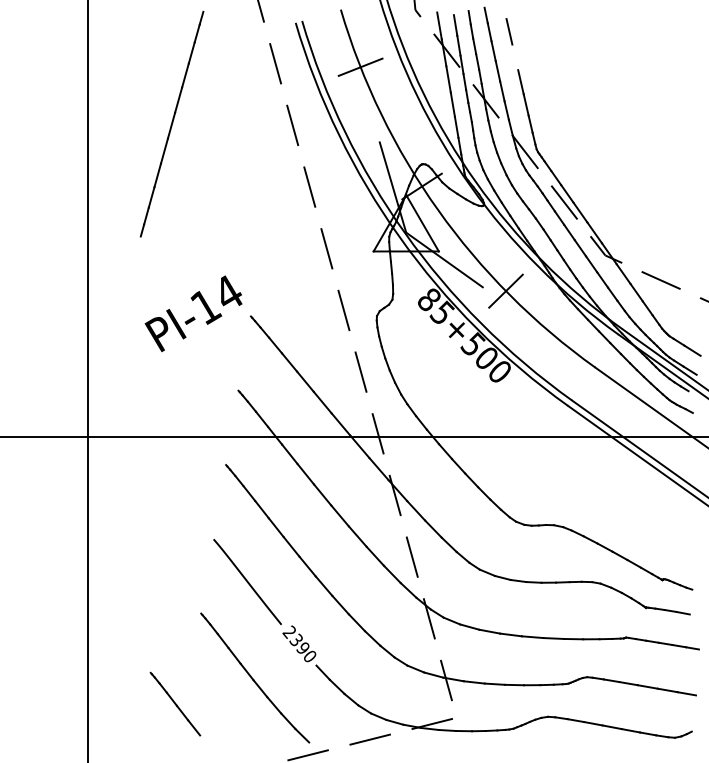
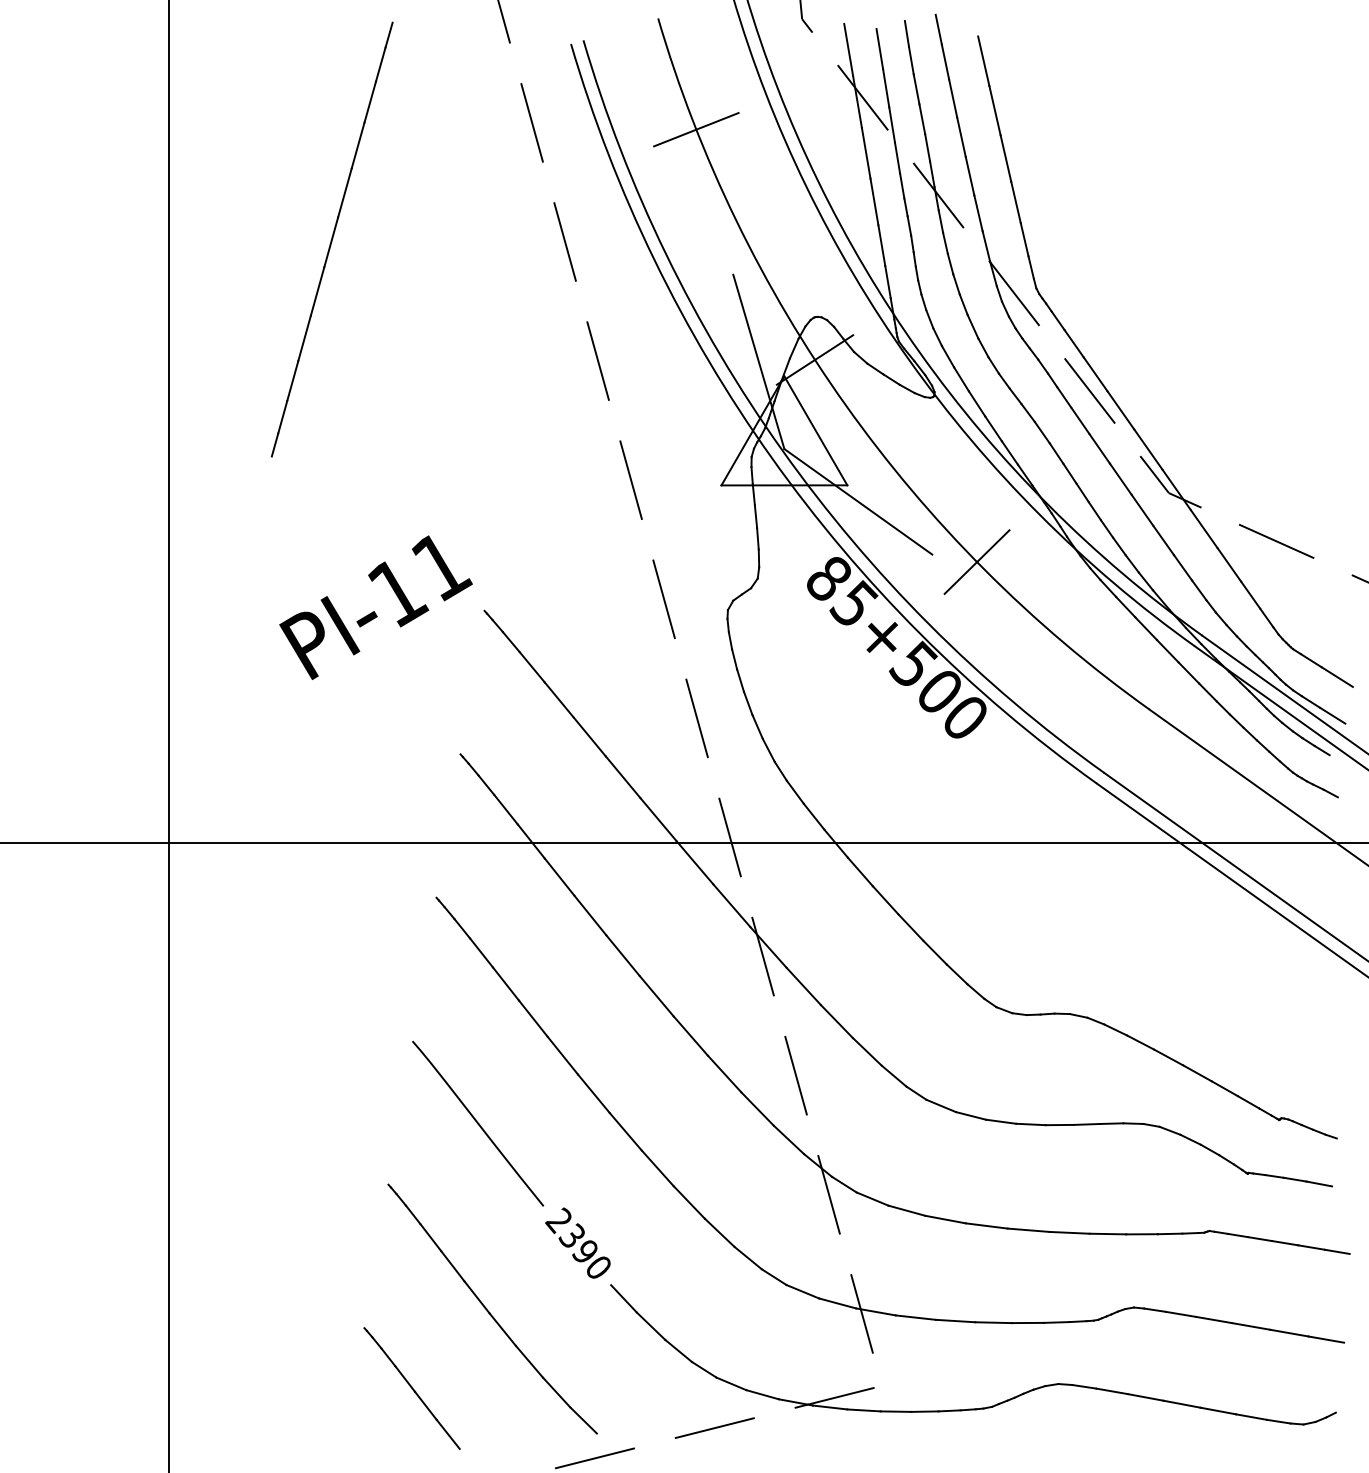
line: (515, 57) -> (995, 110), added
text: (228, 293) -> (441, 566), PI-14 -> PI-11
line: (175, 703) -> (412, 1387), moved

